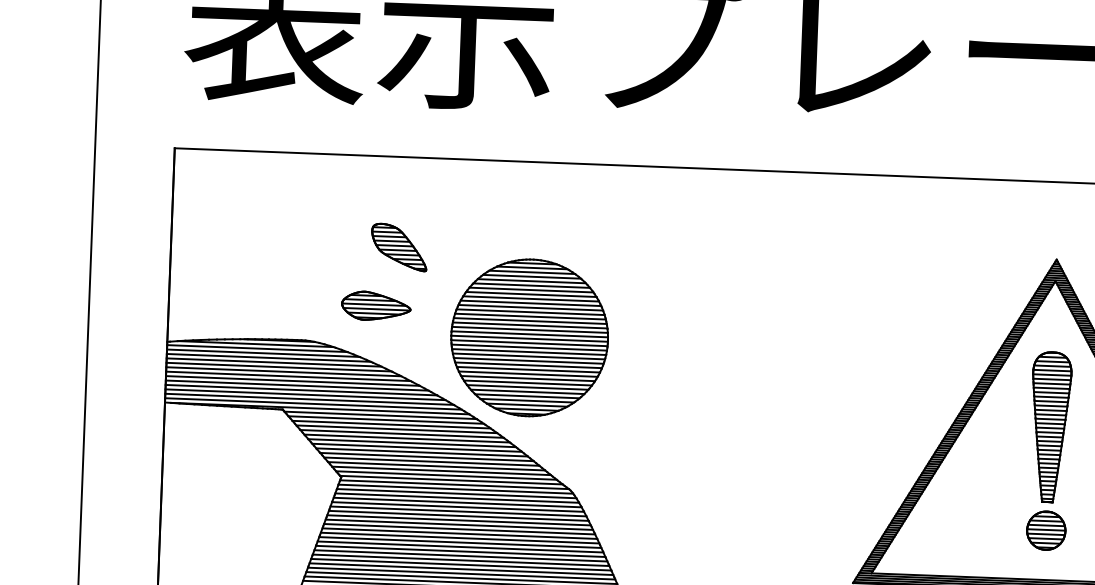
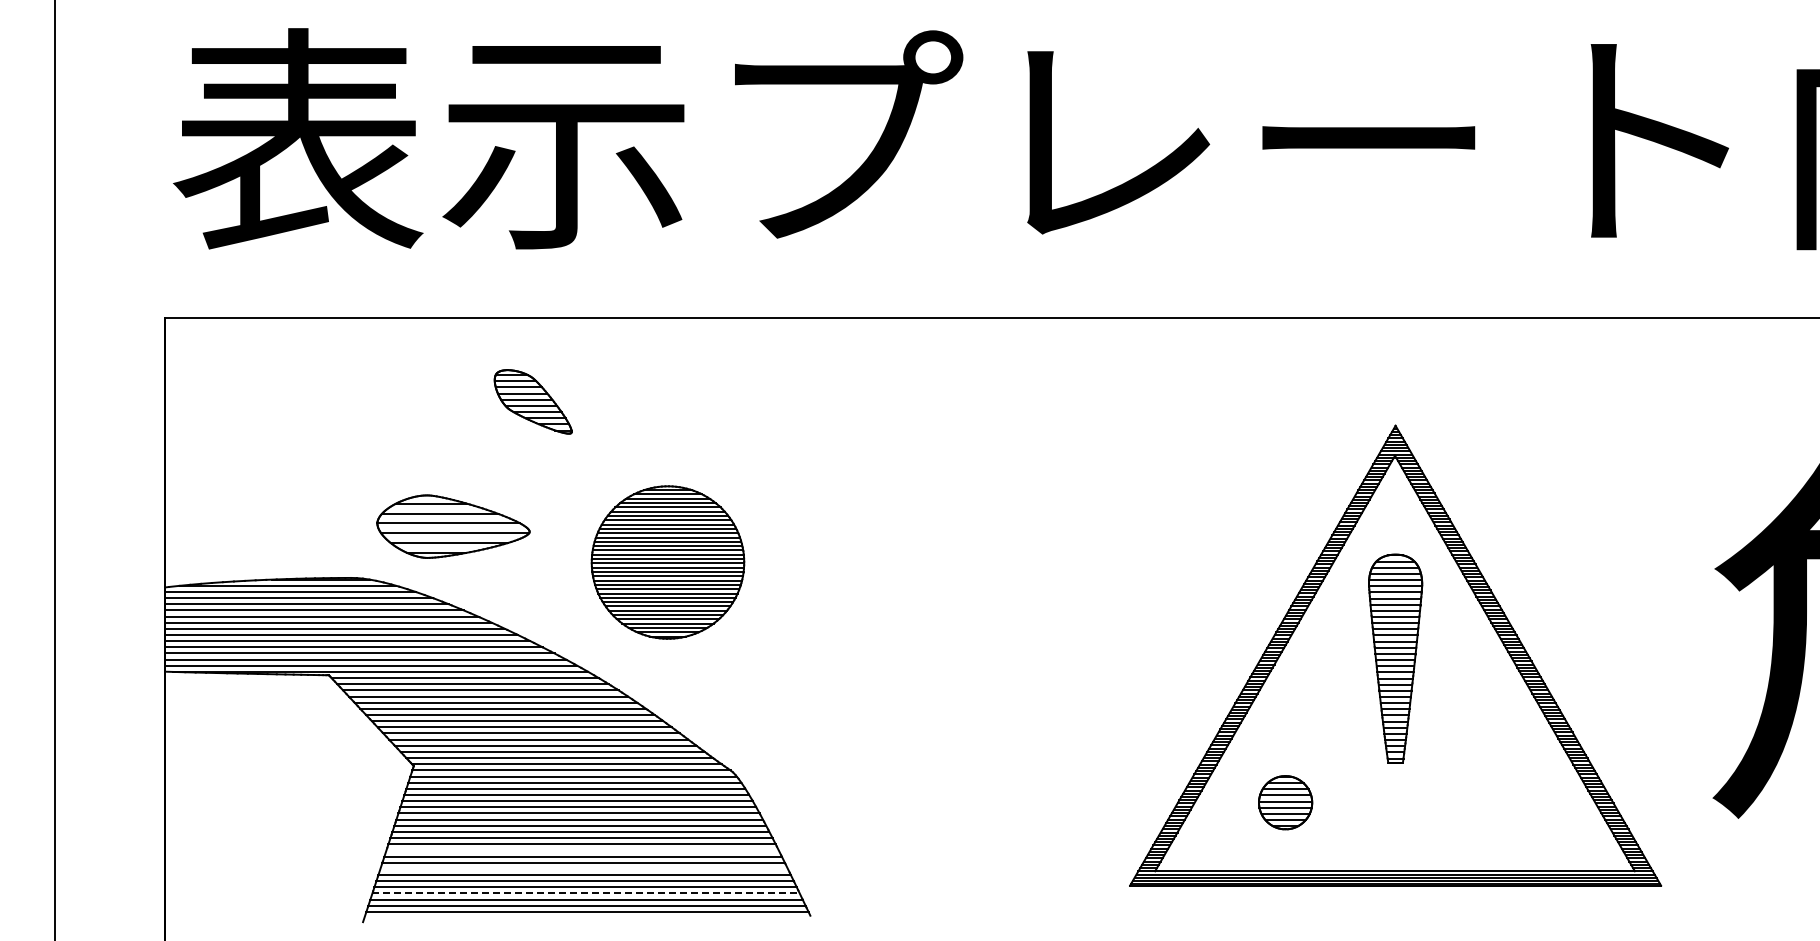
part: (398, 247) -> (532, 401), moved
part: (375, 306) -> (452, 526), size x1.6
part: (529, 337) -> (667, 562), size x0.7
part: (1046, 530) -> (1285, 802), moved
line: (460, 542) -> (582, 850), removed
line: (460, 555) -> (583, 868), removed
line: (461, 573) -> (586, 893), solid -> dashed

